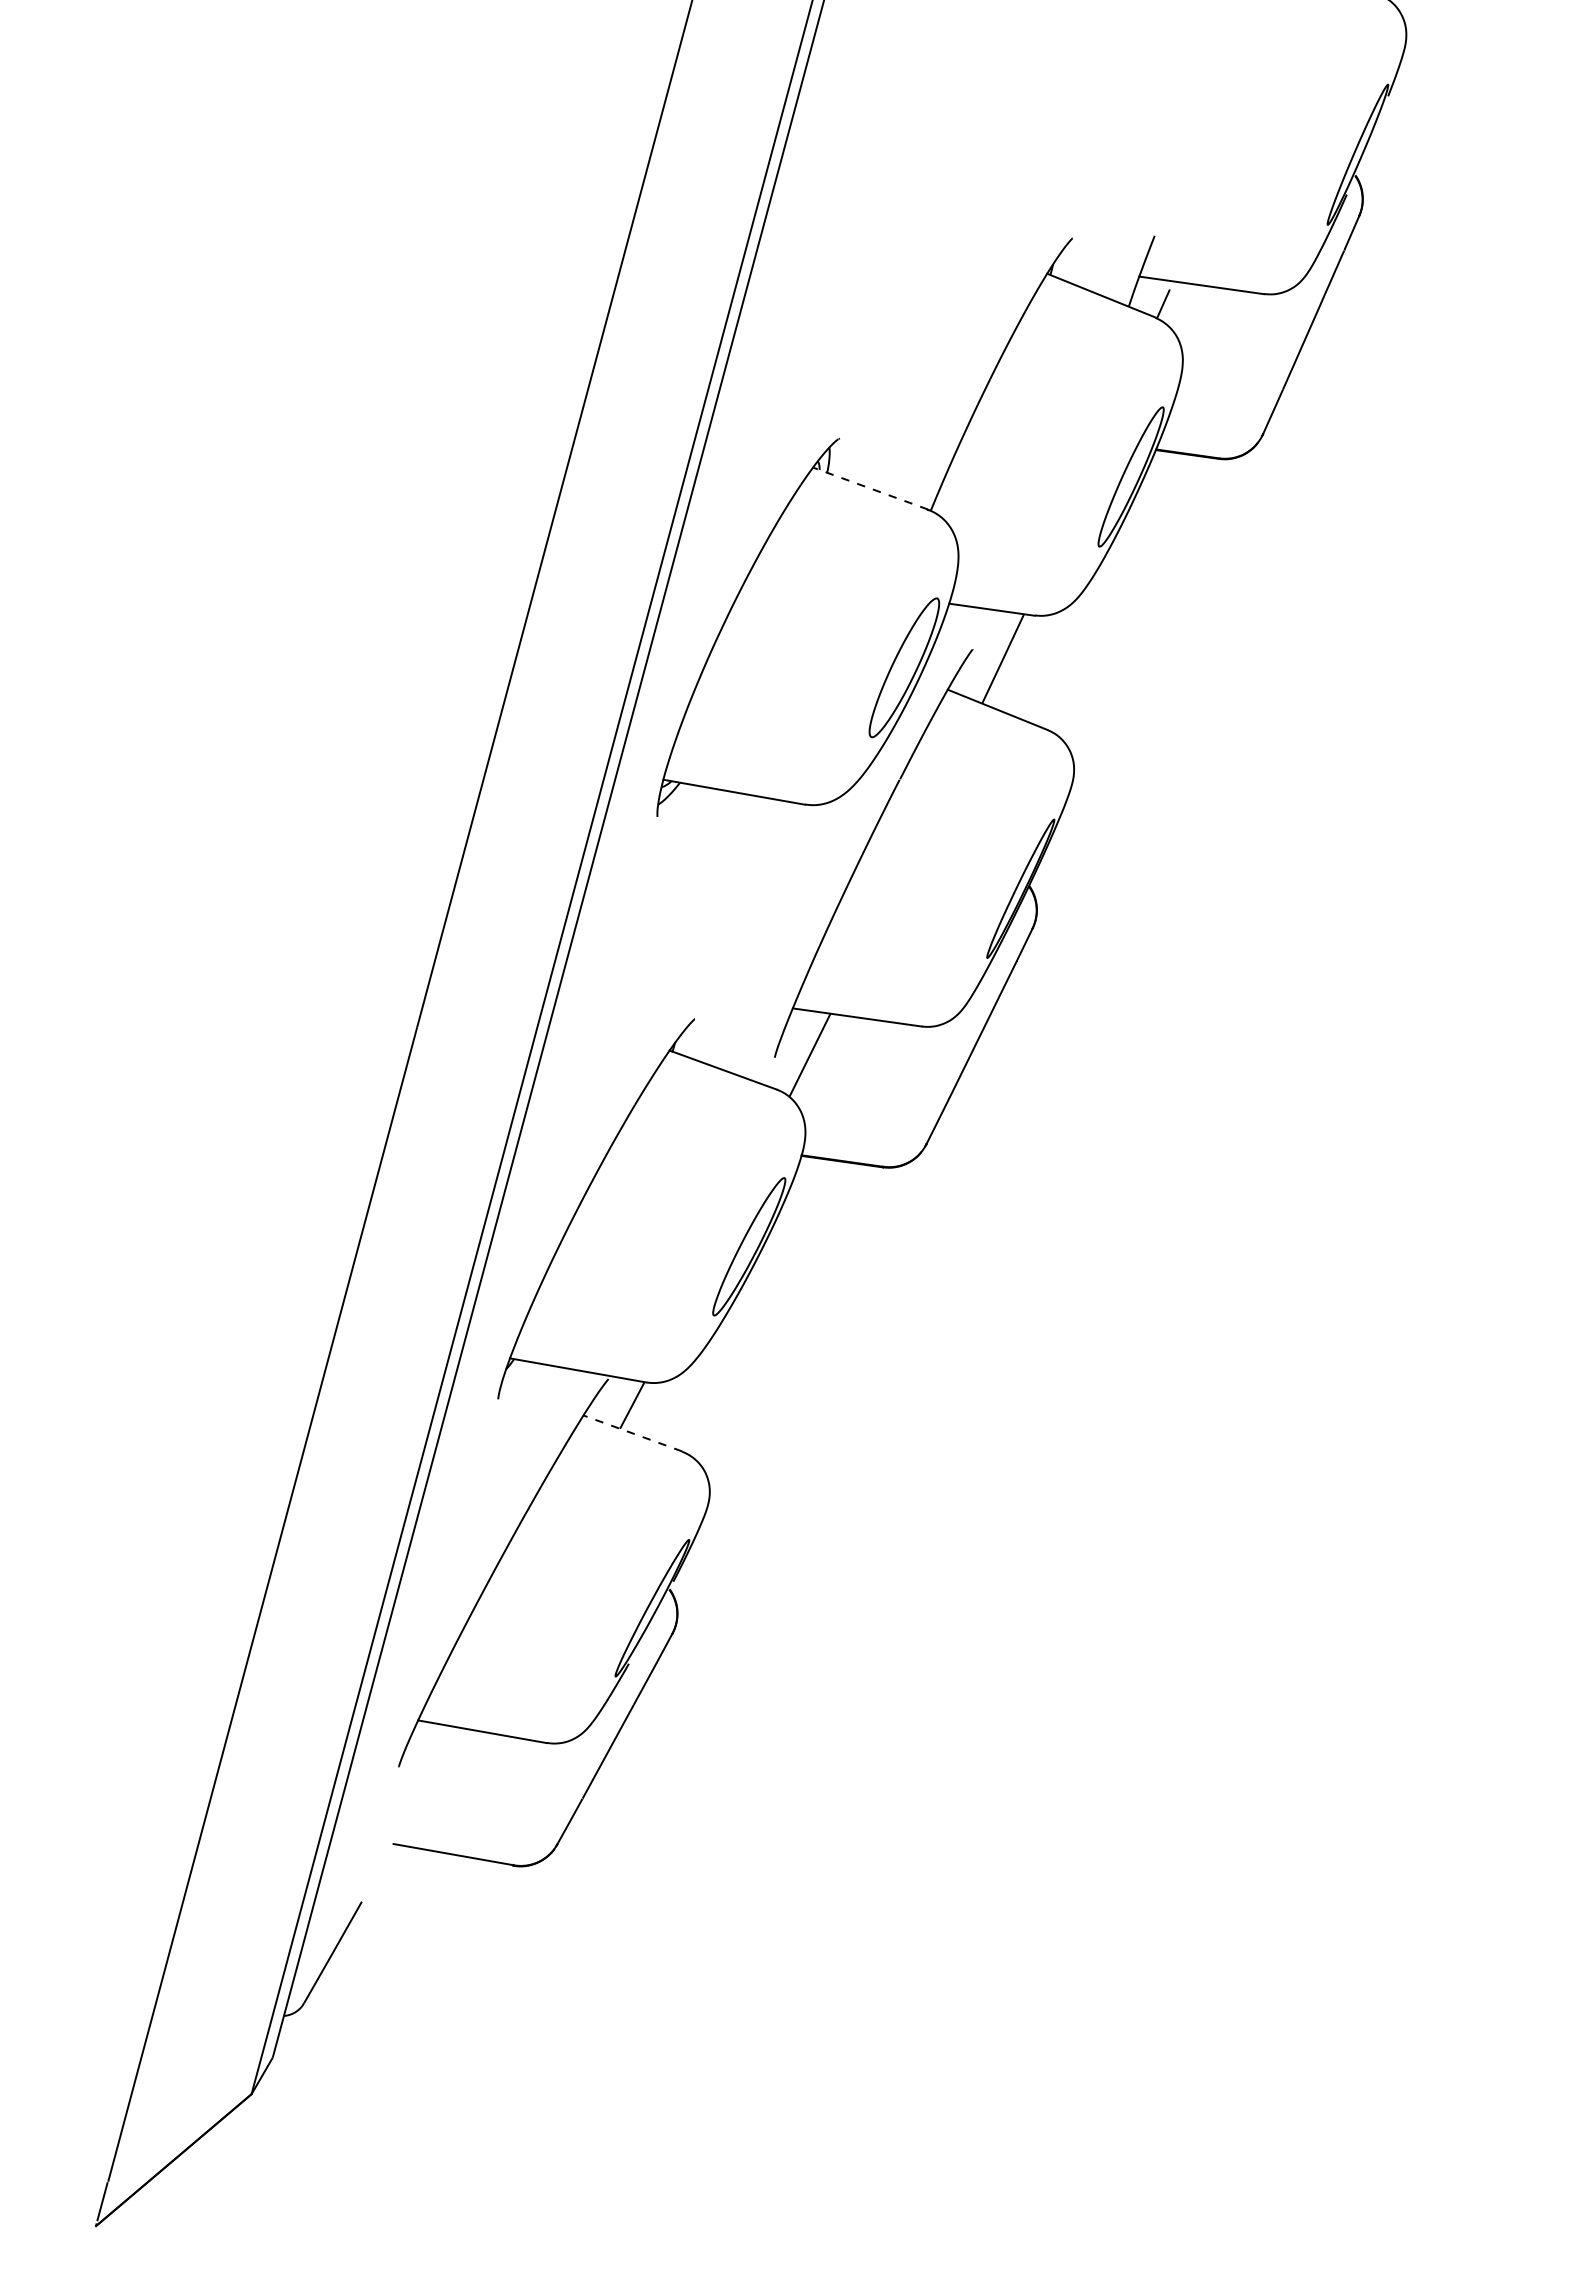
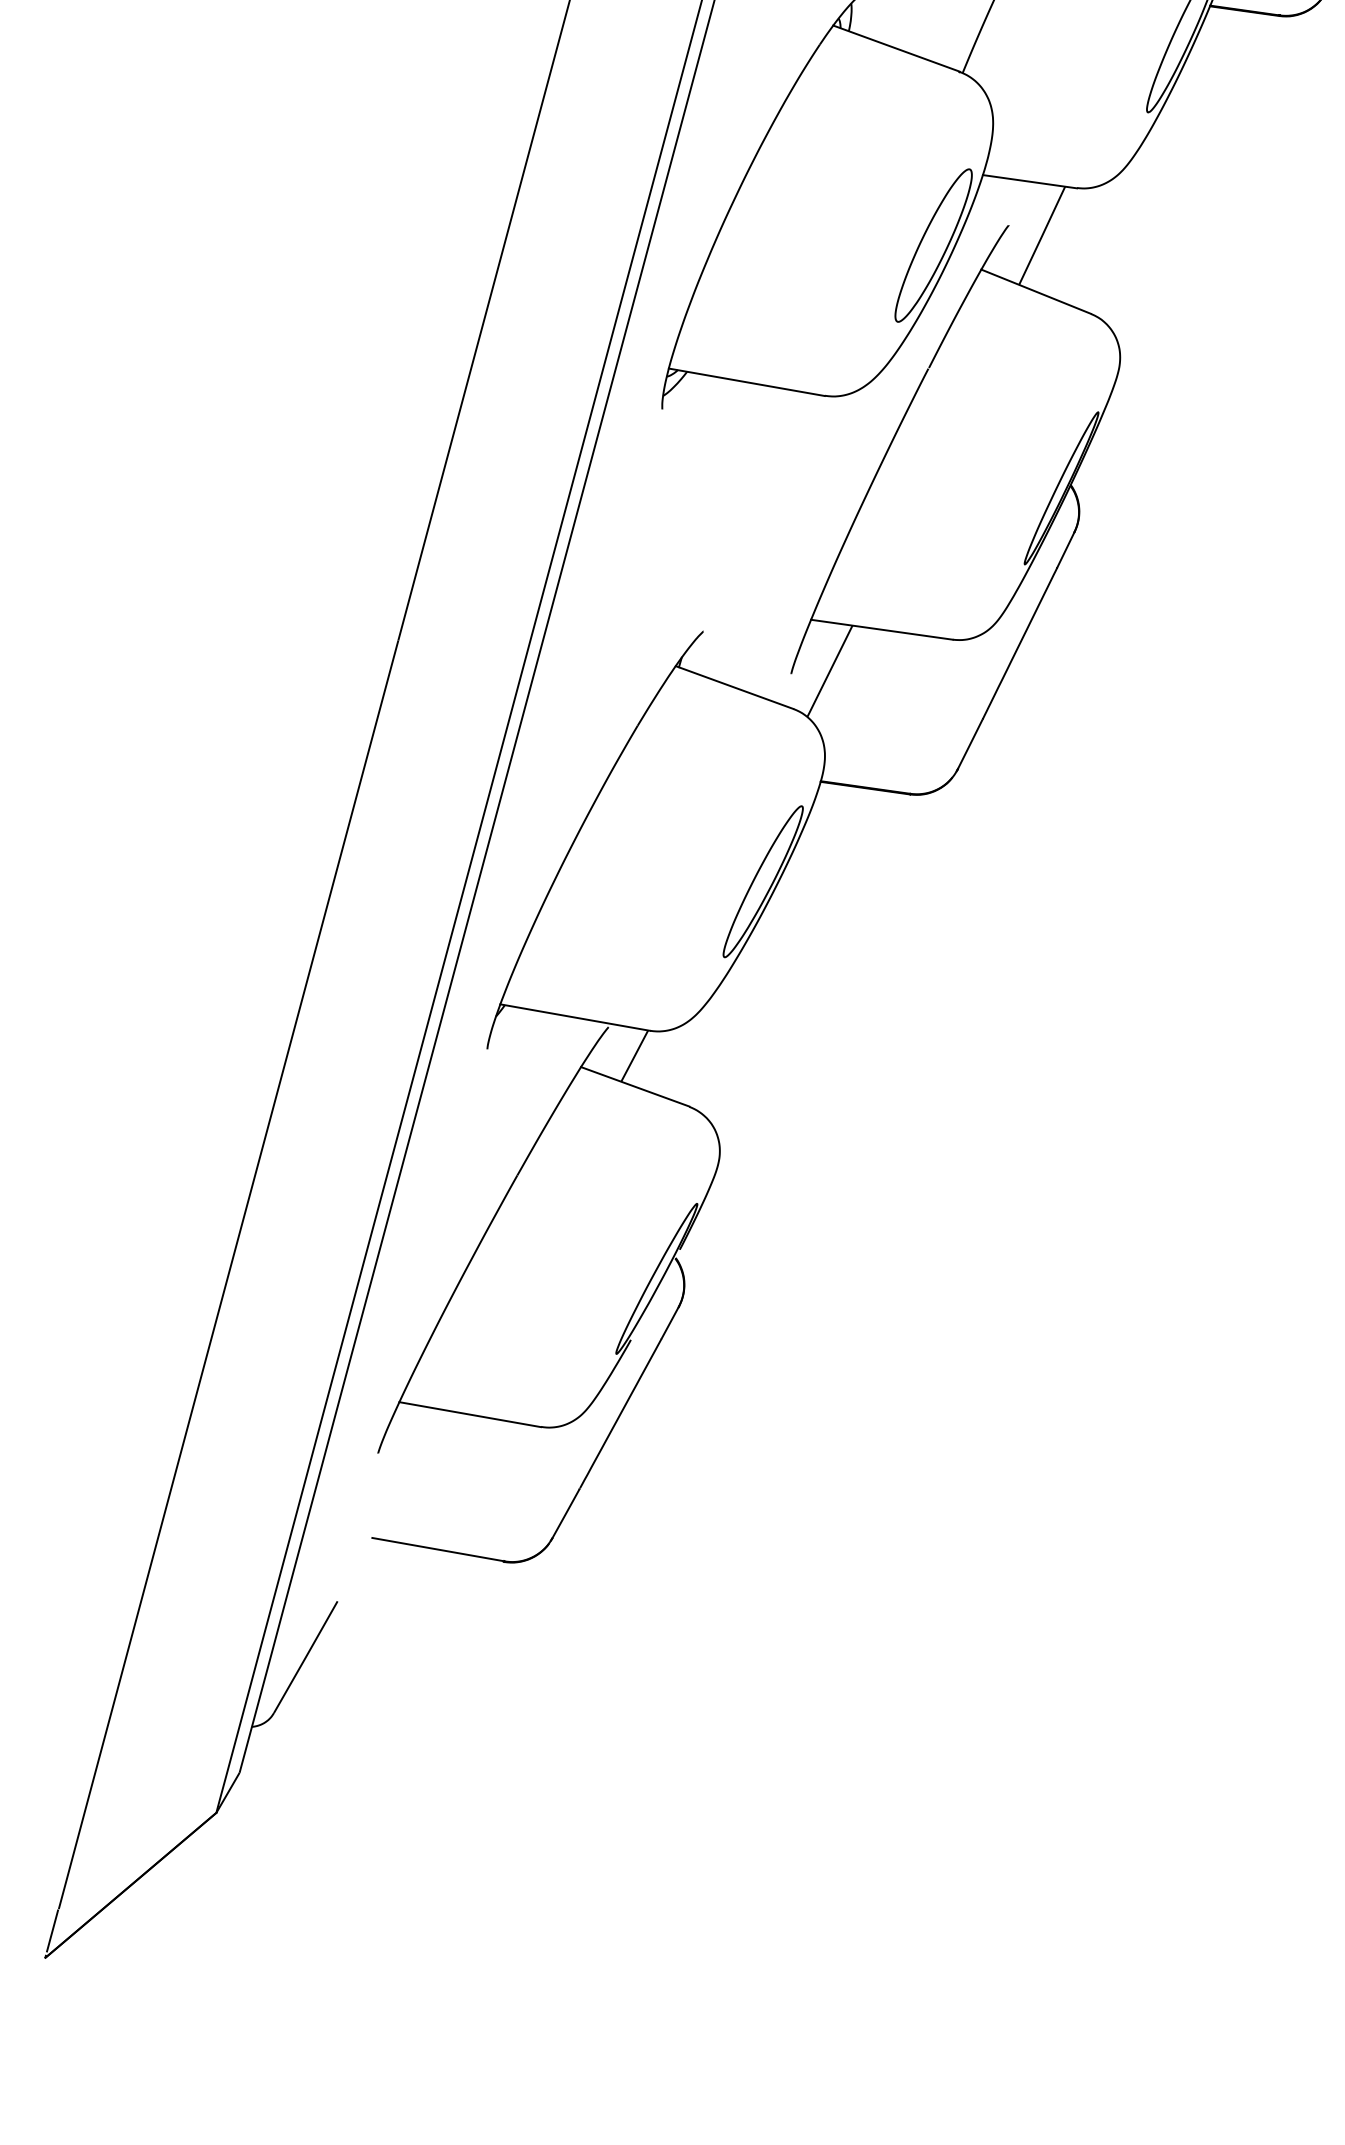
line: (870, 488) -> (896, 48), dashed -> solid
line: (632, 1433) -> (634, 1086), dashed -> solid

